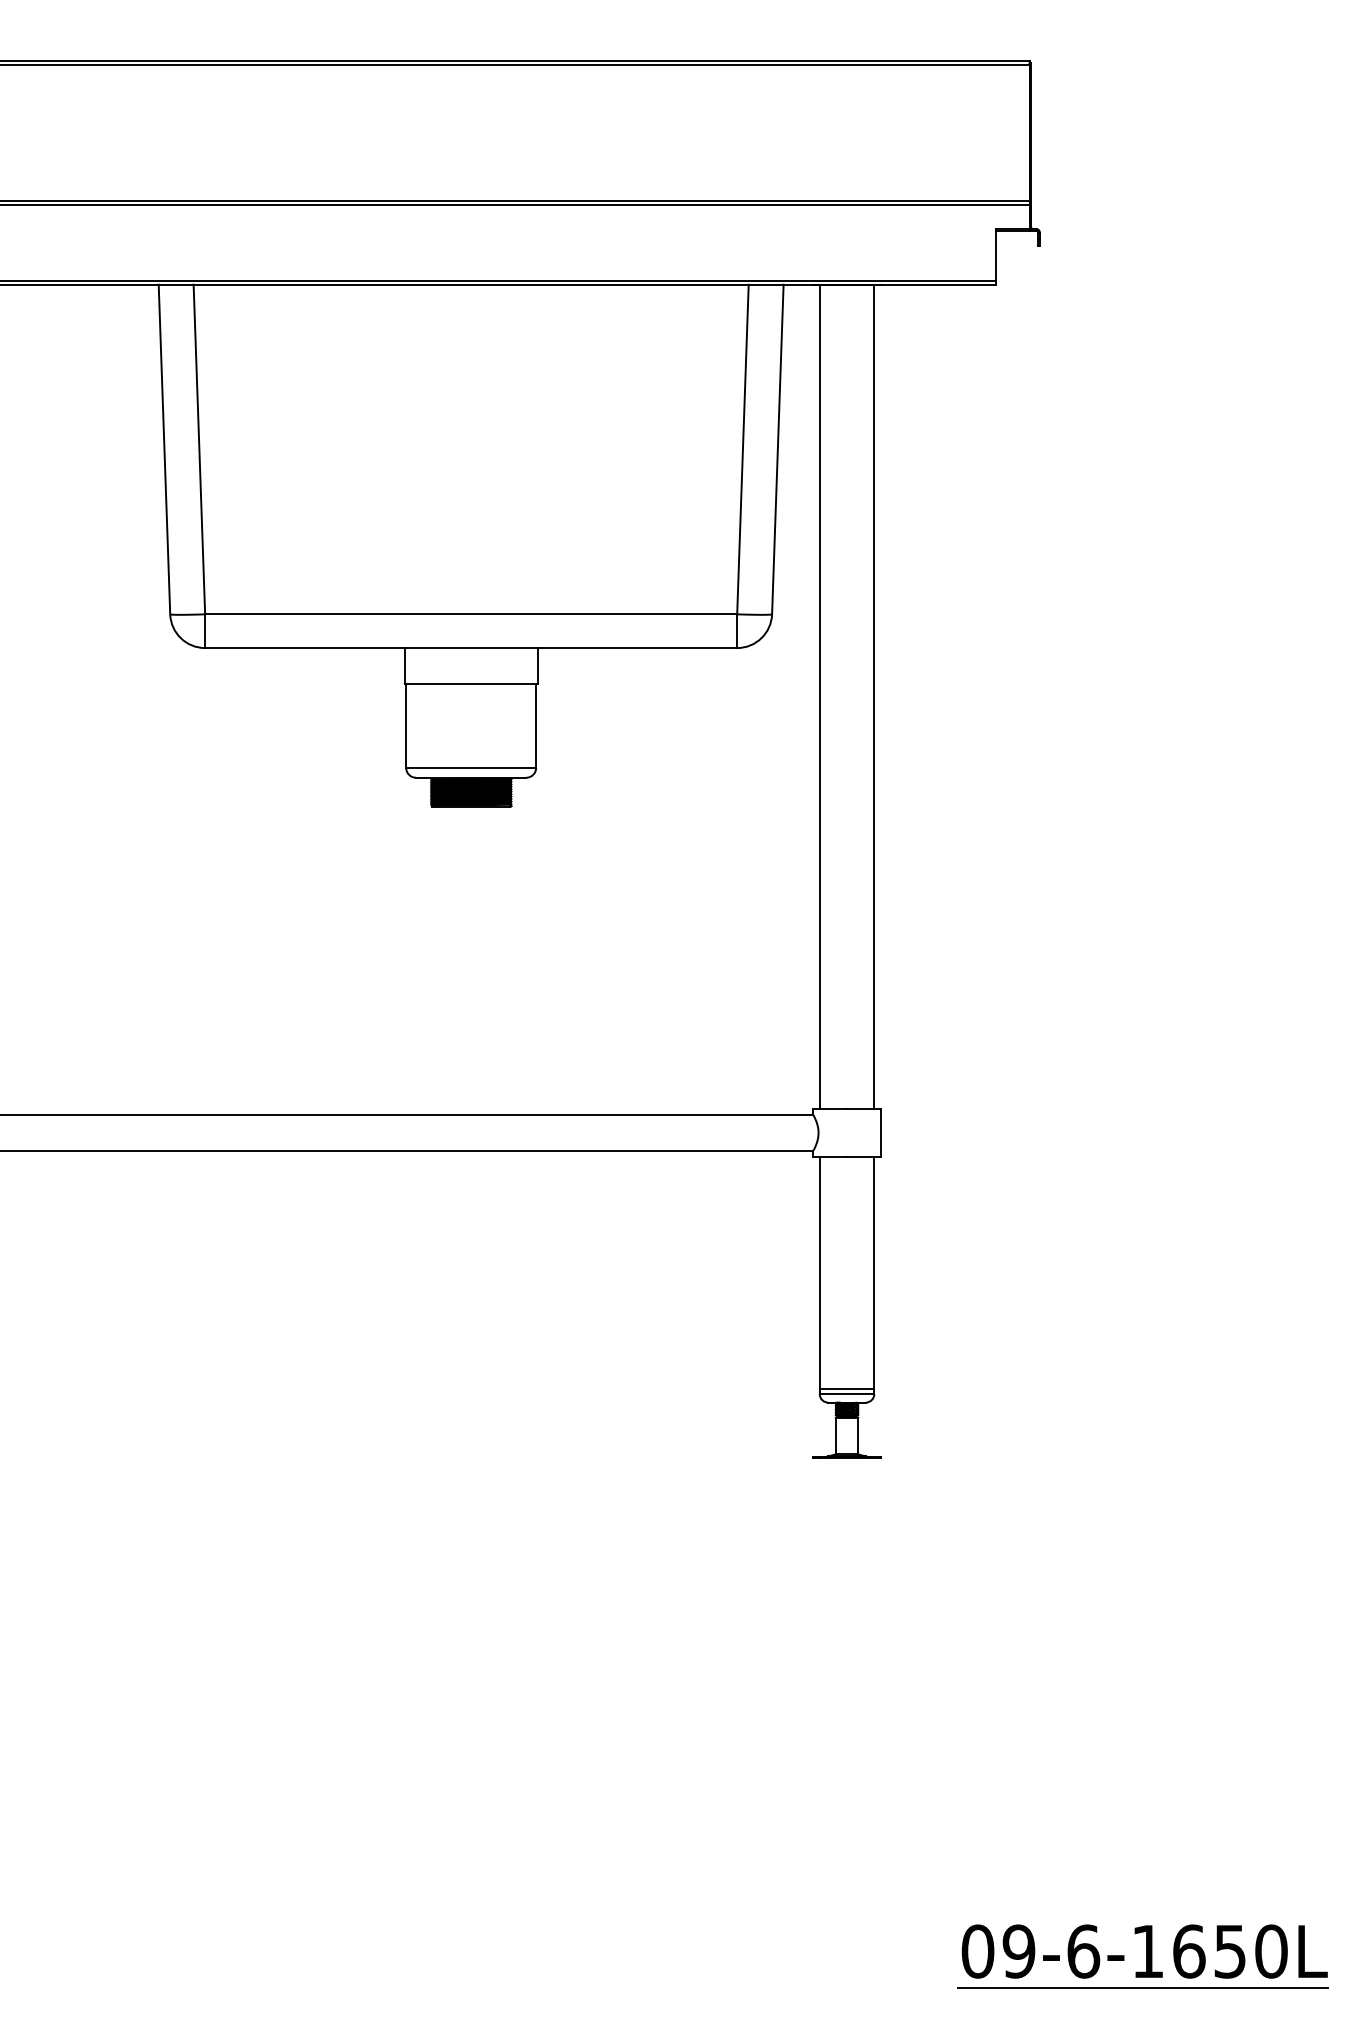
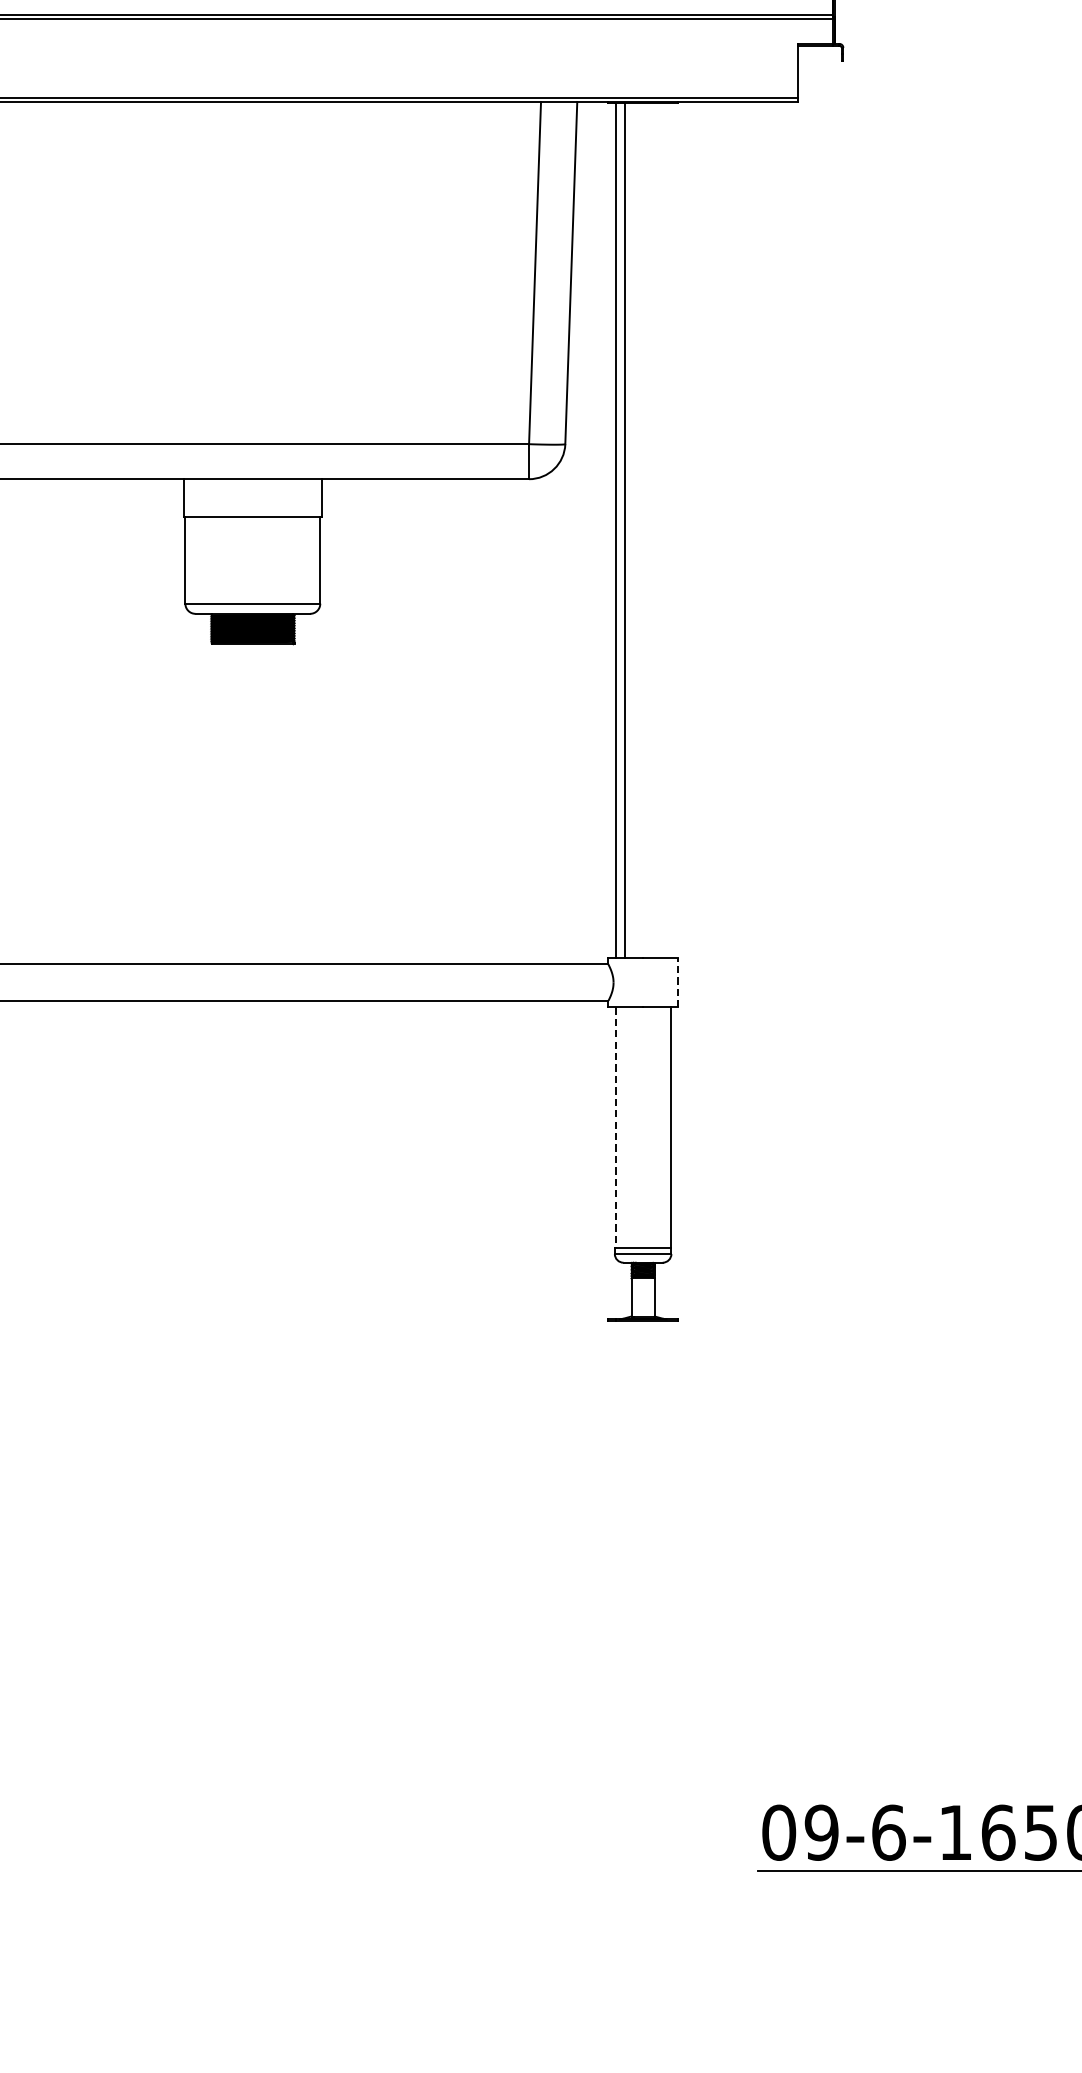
line: (873, 697) -> (624, 530), moved
line: (880, 1132) -> (677, 982), solid -> dashed
line: (820, 1272) -> (615, 1127), solid -> dashed

